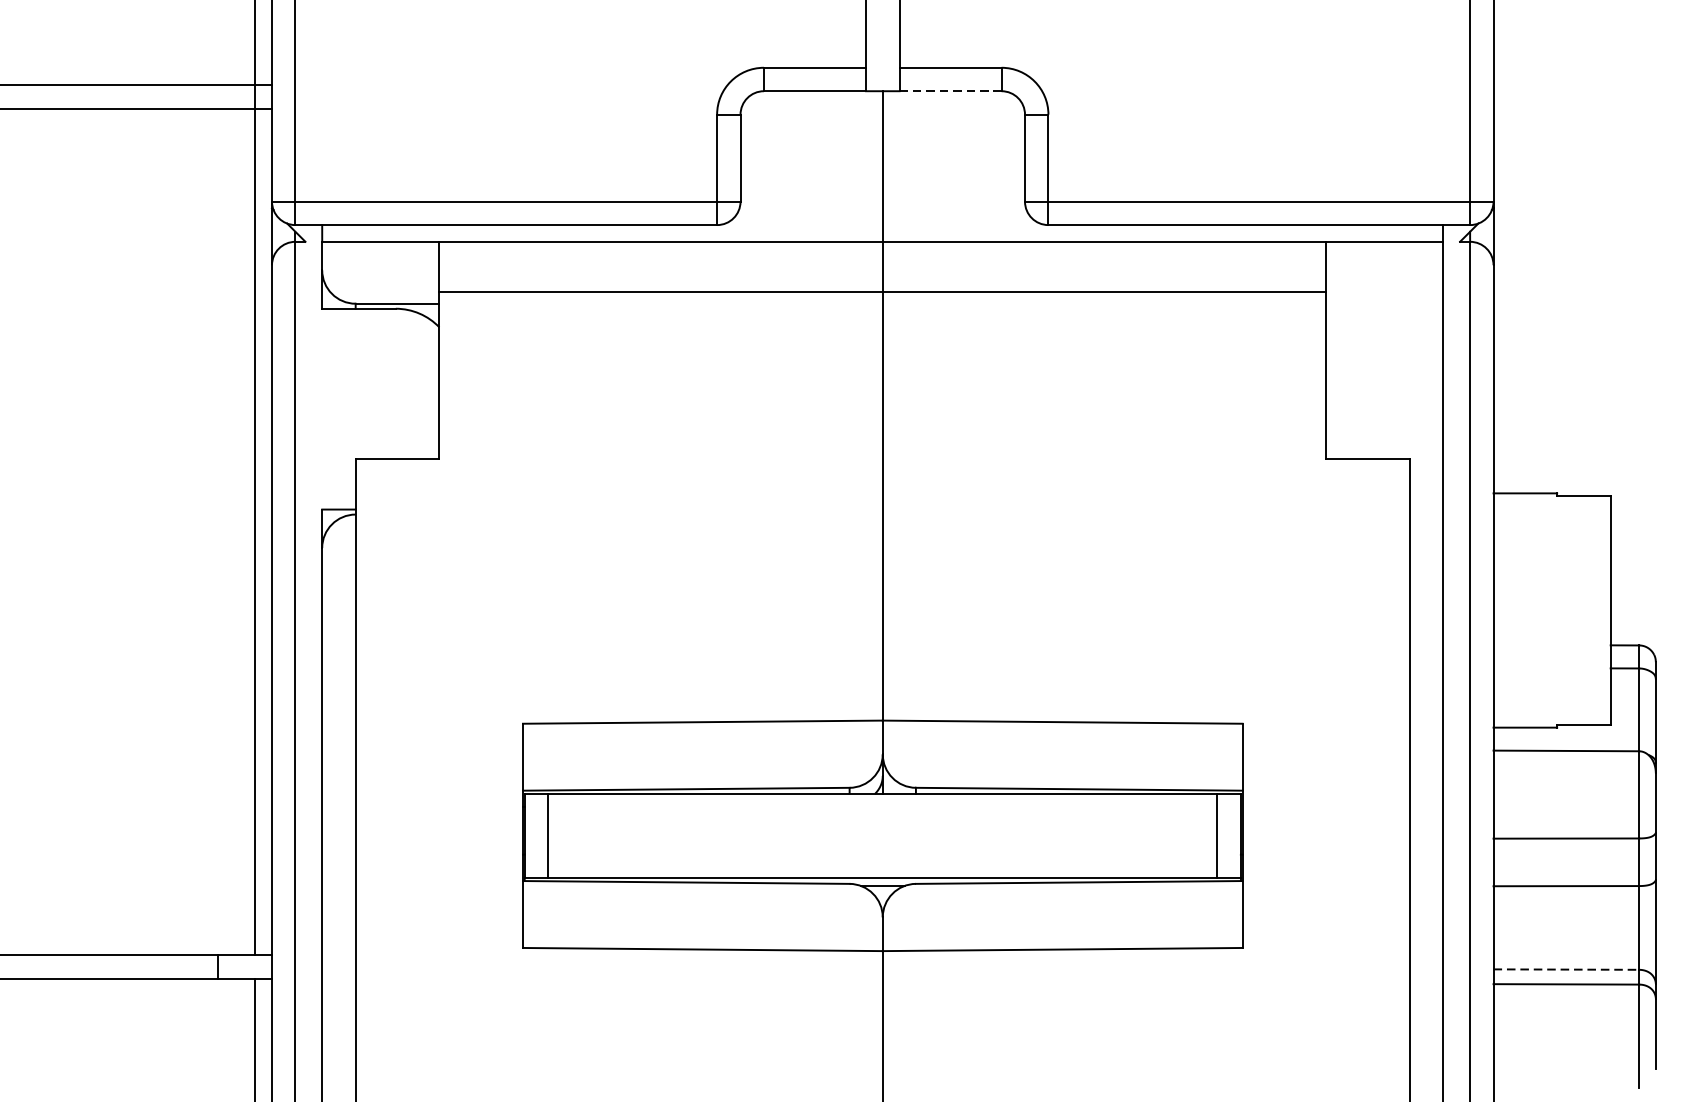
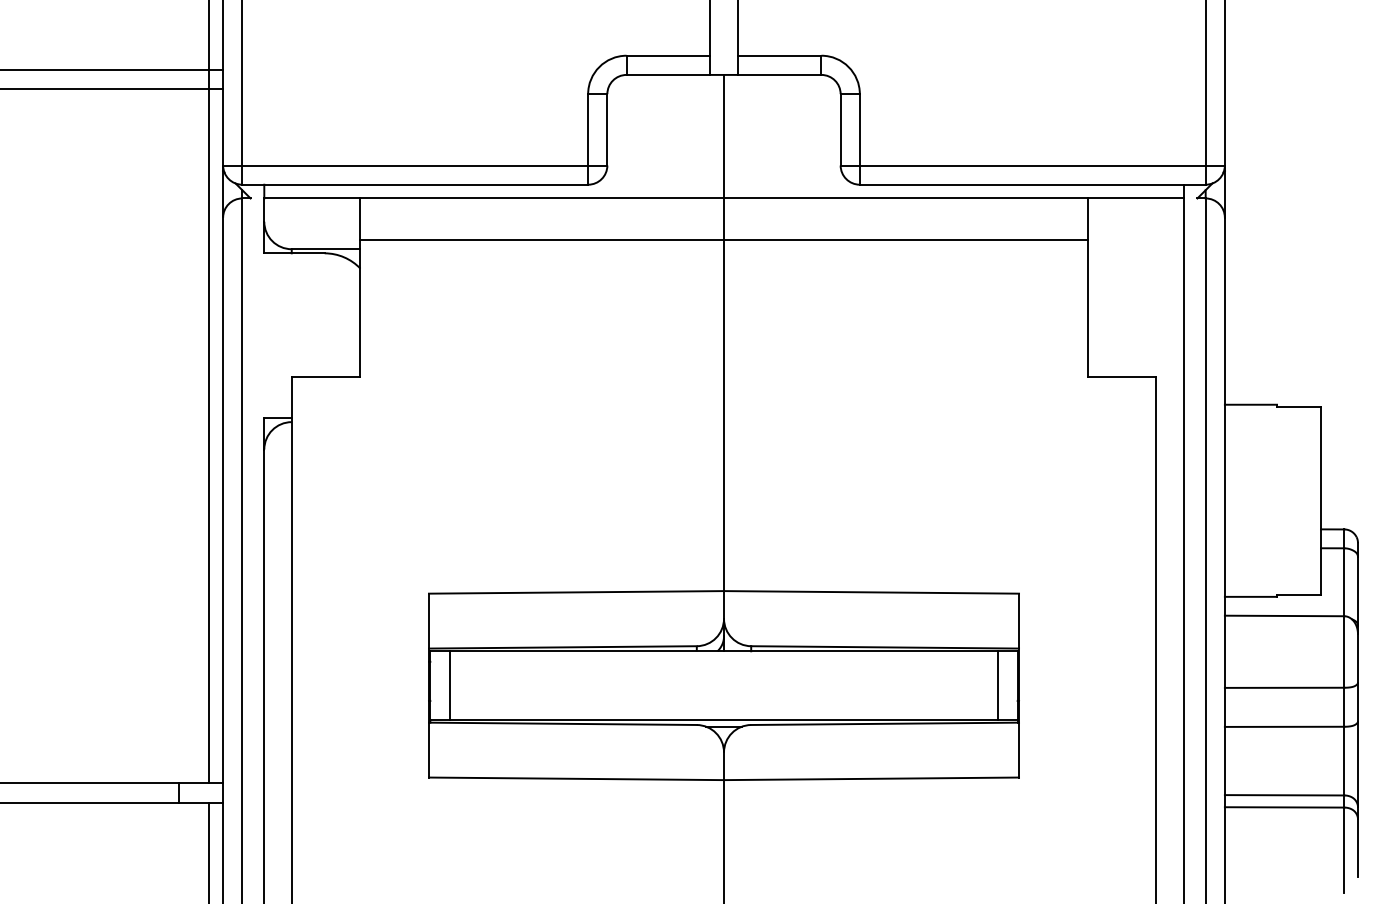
line: (950, 90) -> (779, 74), dashed -> solid
line: (1566, 969) -> (1284, 795), dashed -> solid

